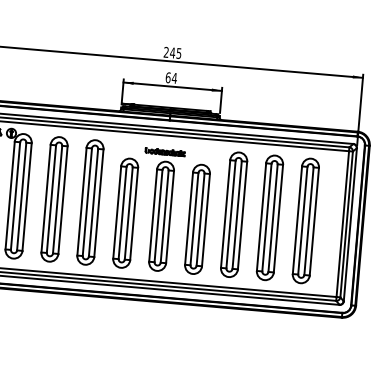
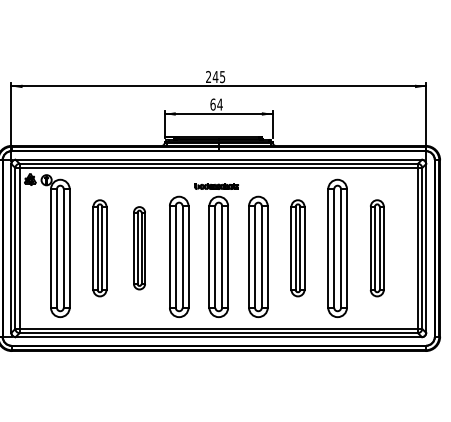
part: (54, 198) -> (99, 247), size x0.7
part: (90, 201) -> (139, 247), size x0.6
part: (233, 213) -> (297, 247), size x0.7
part: (306, 220) -> (377, 247), size x0.7

